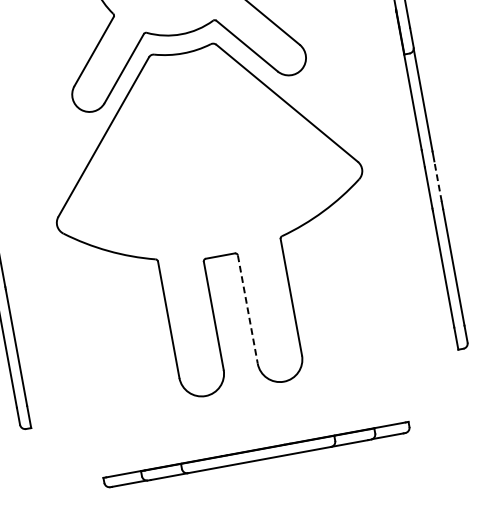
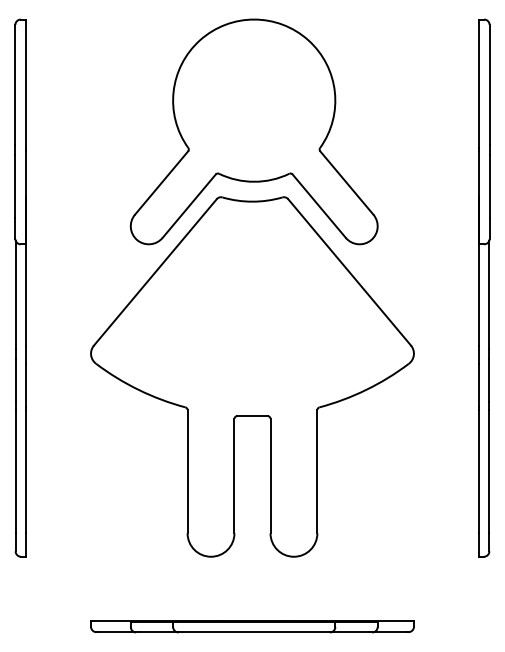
line: (438, 181) -> (489, 380), dashed -> solid
line: (247, 309) -> (270, 476), dashed -> solid

